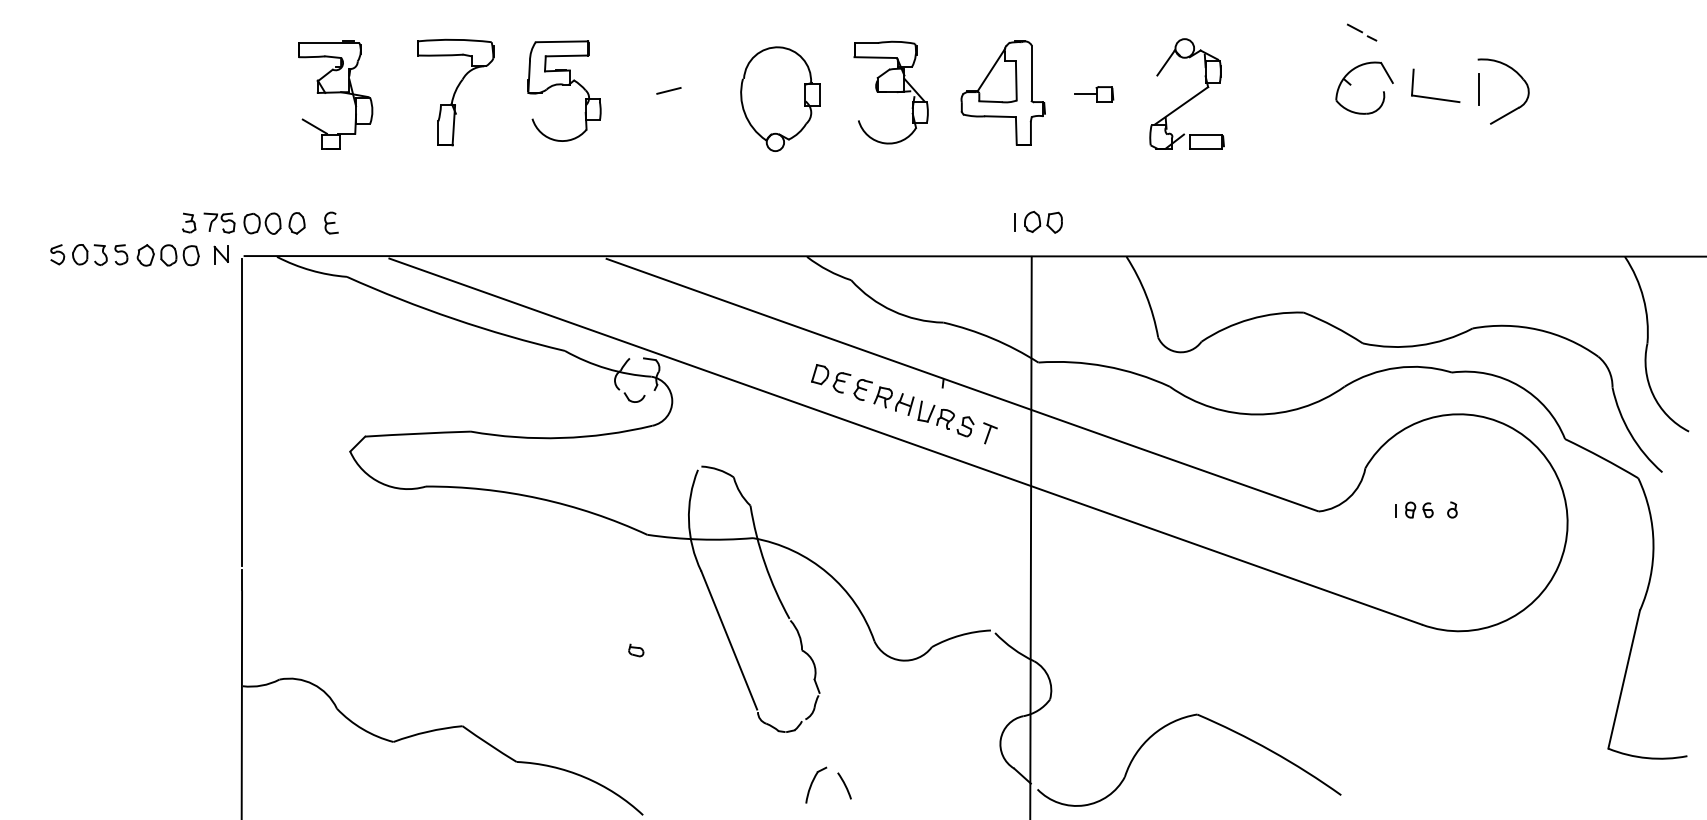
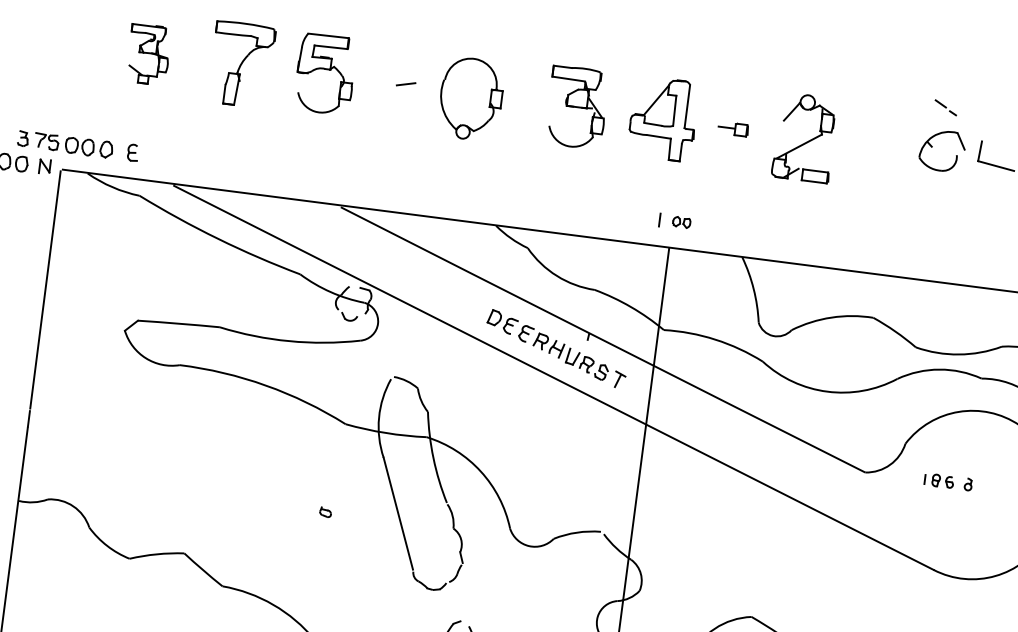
part: (335, 94) -> (148, 54), size x0.7
part: (780, 98) -> (471, 98), moved
part: (1043, 221) -> (681, 221), size x0.6

